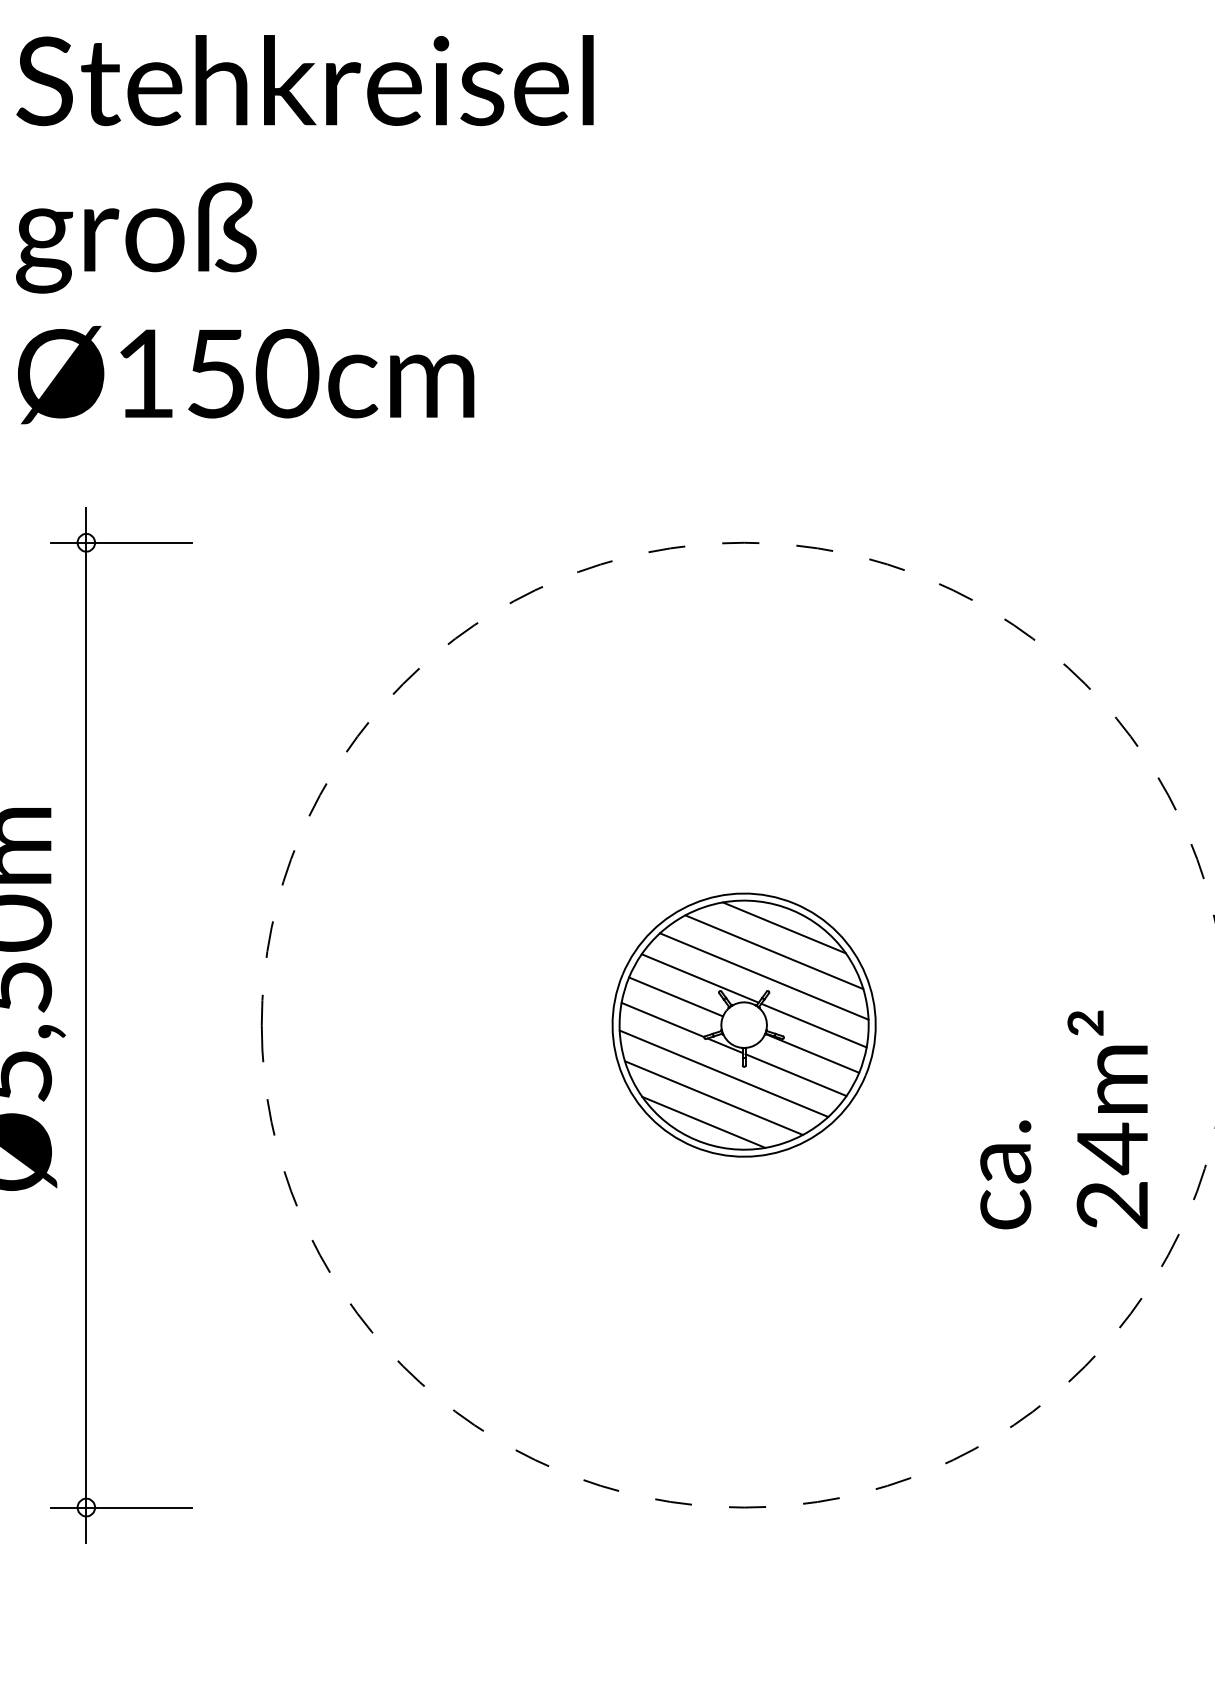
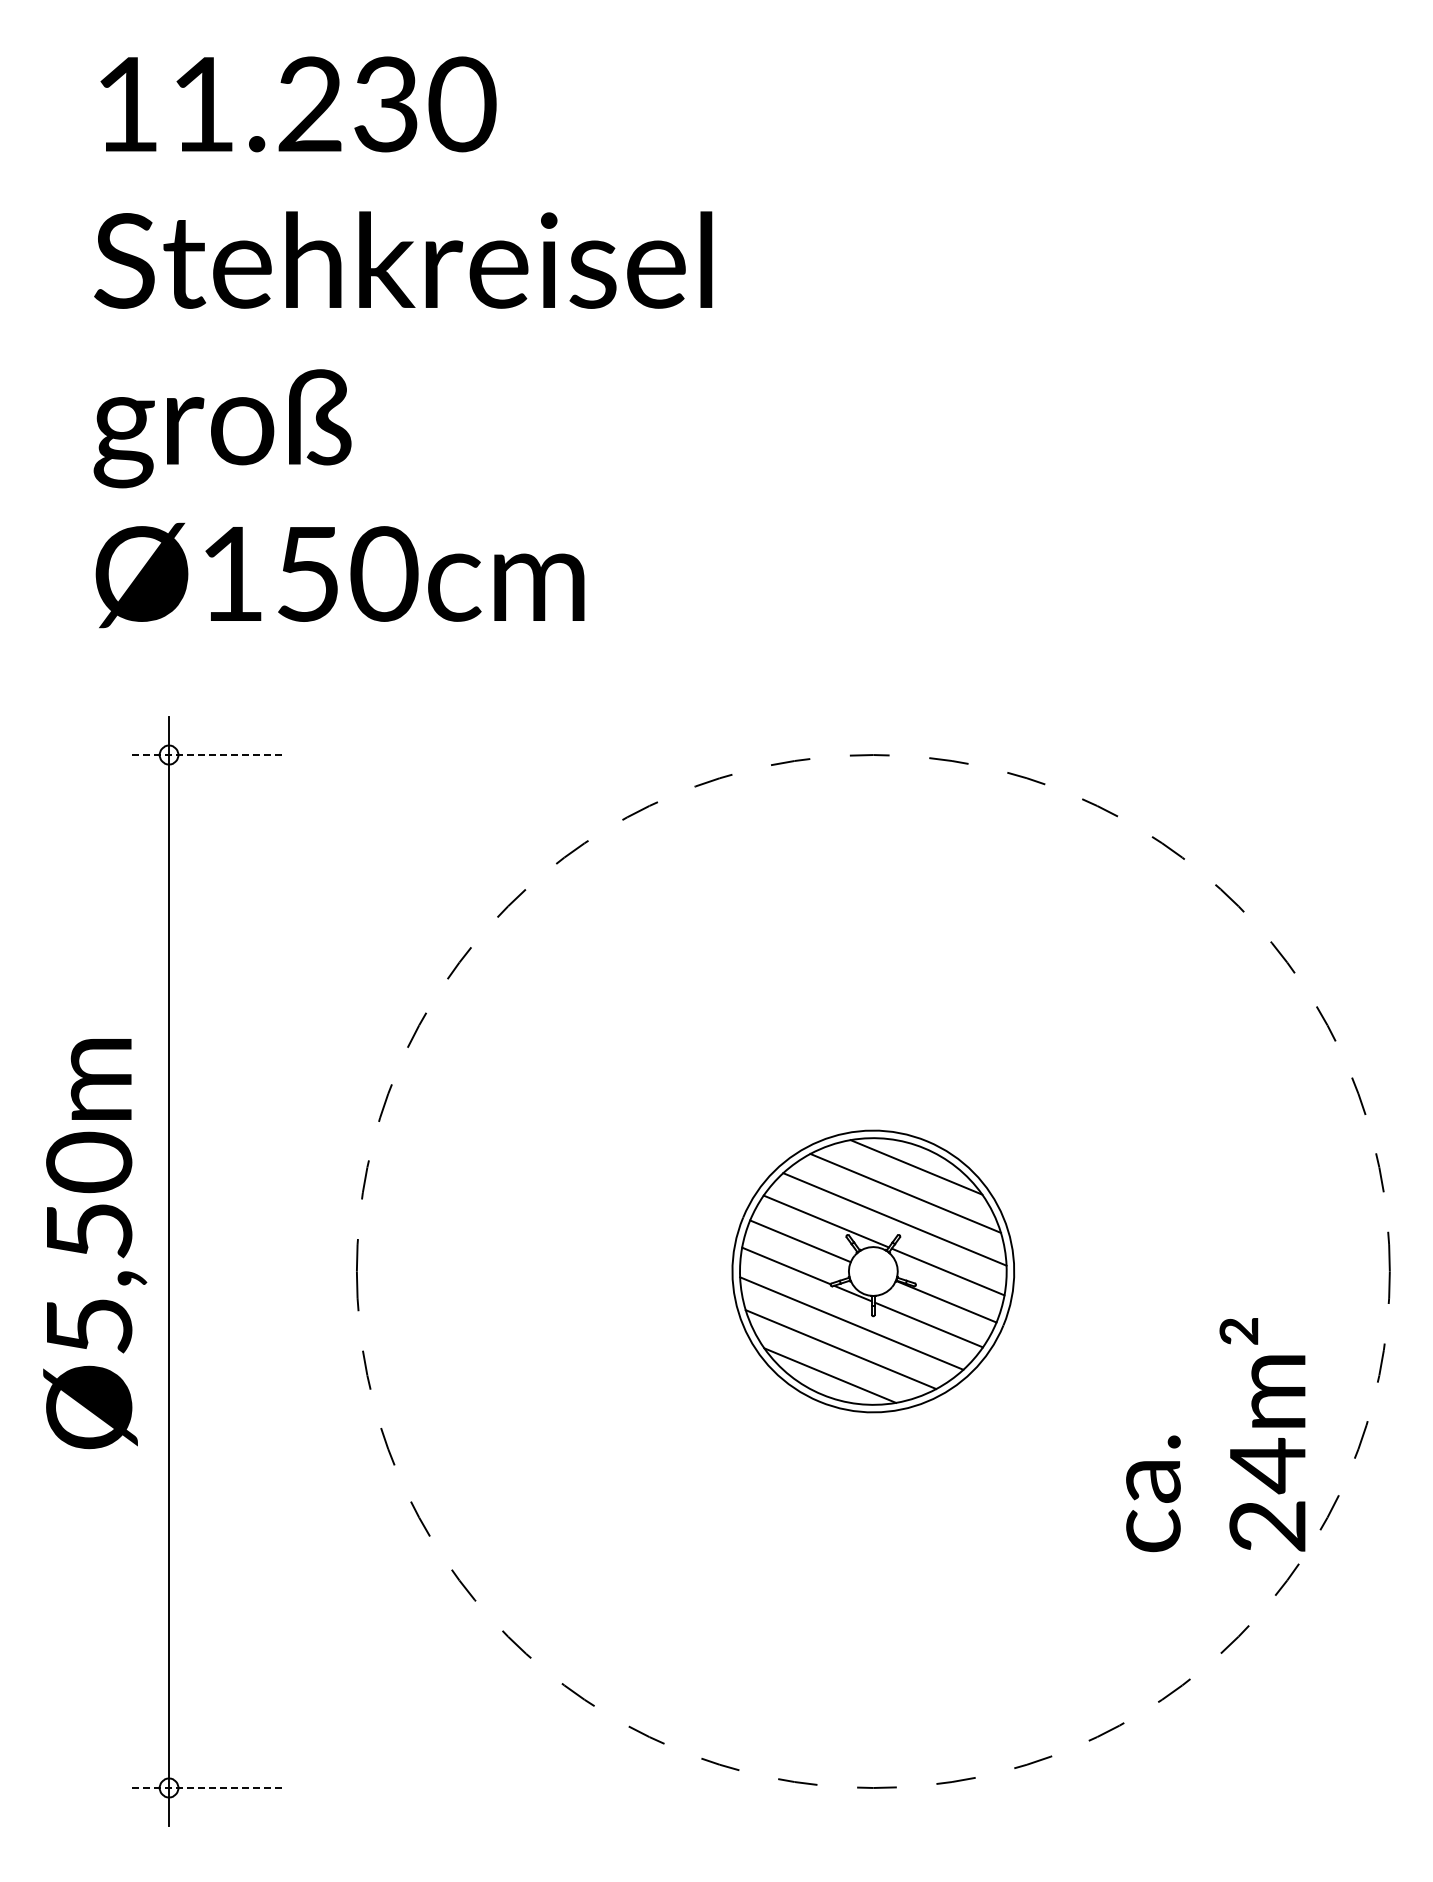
line: (121, 543) -> (206, 755), solid -> dashed
text: (1063, 1120) -> (1215, 1435), moved
line: (121, 1507) -> (206, 1787), solid -> dashed

